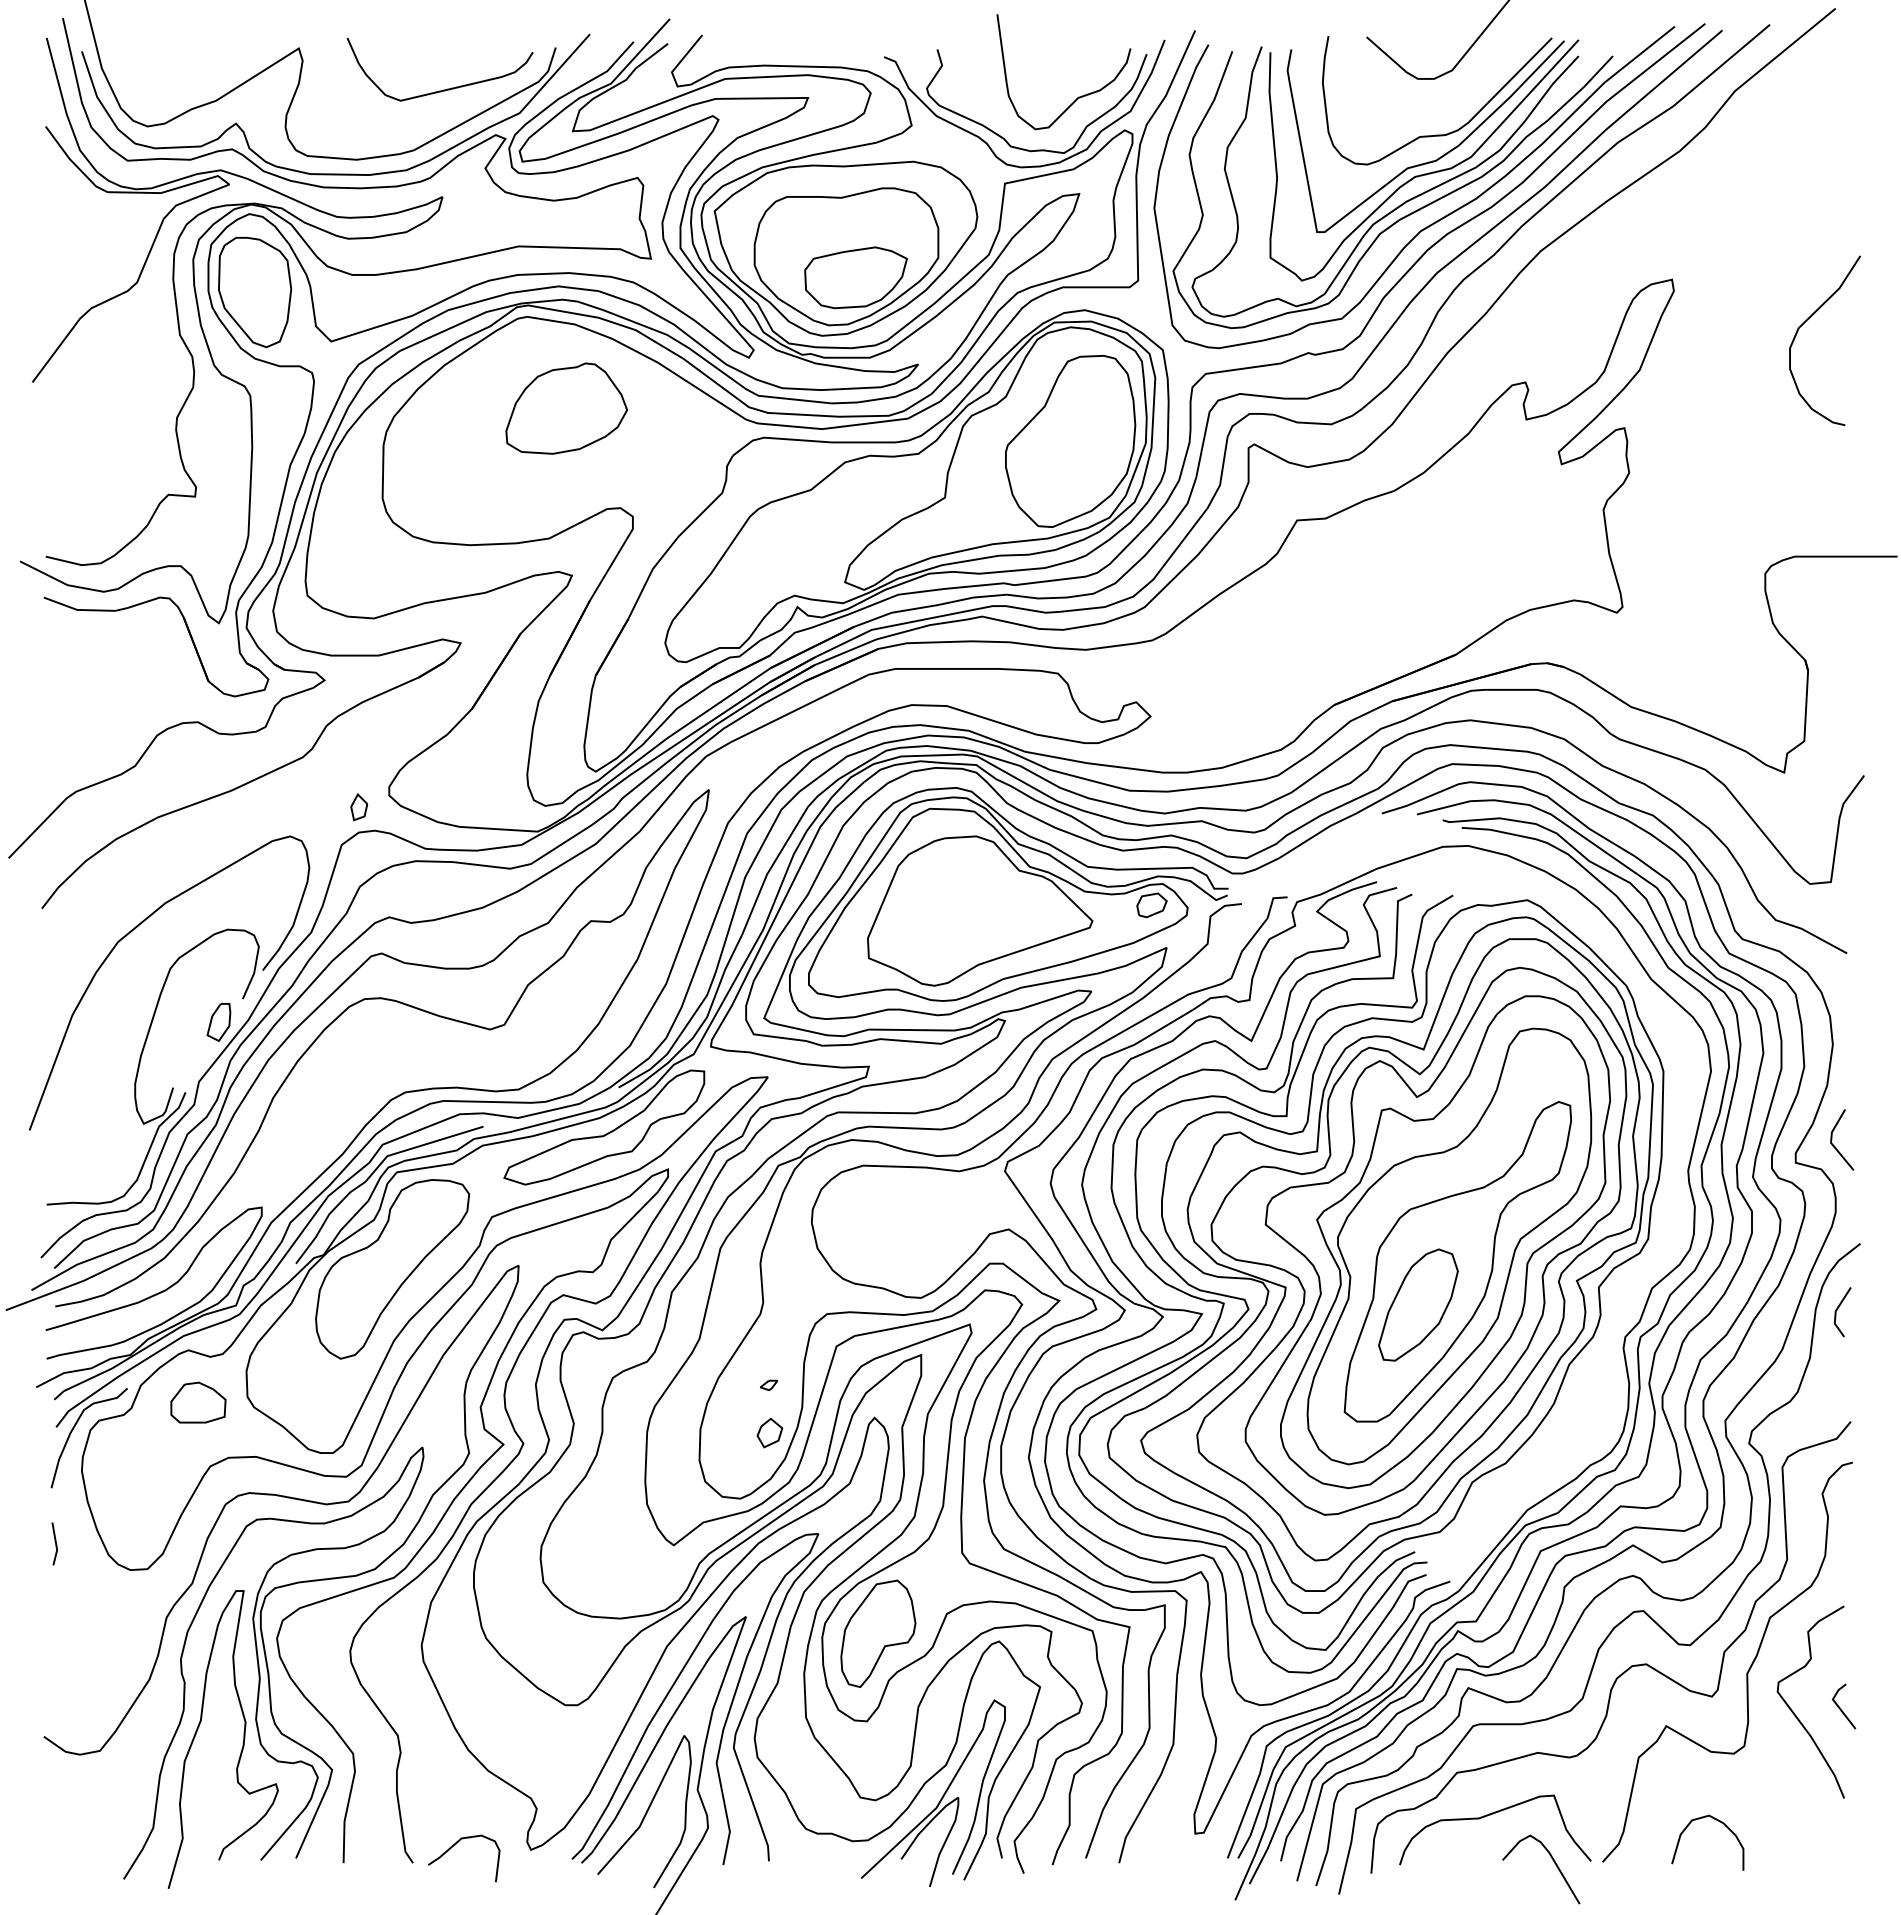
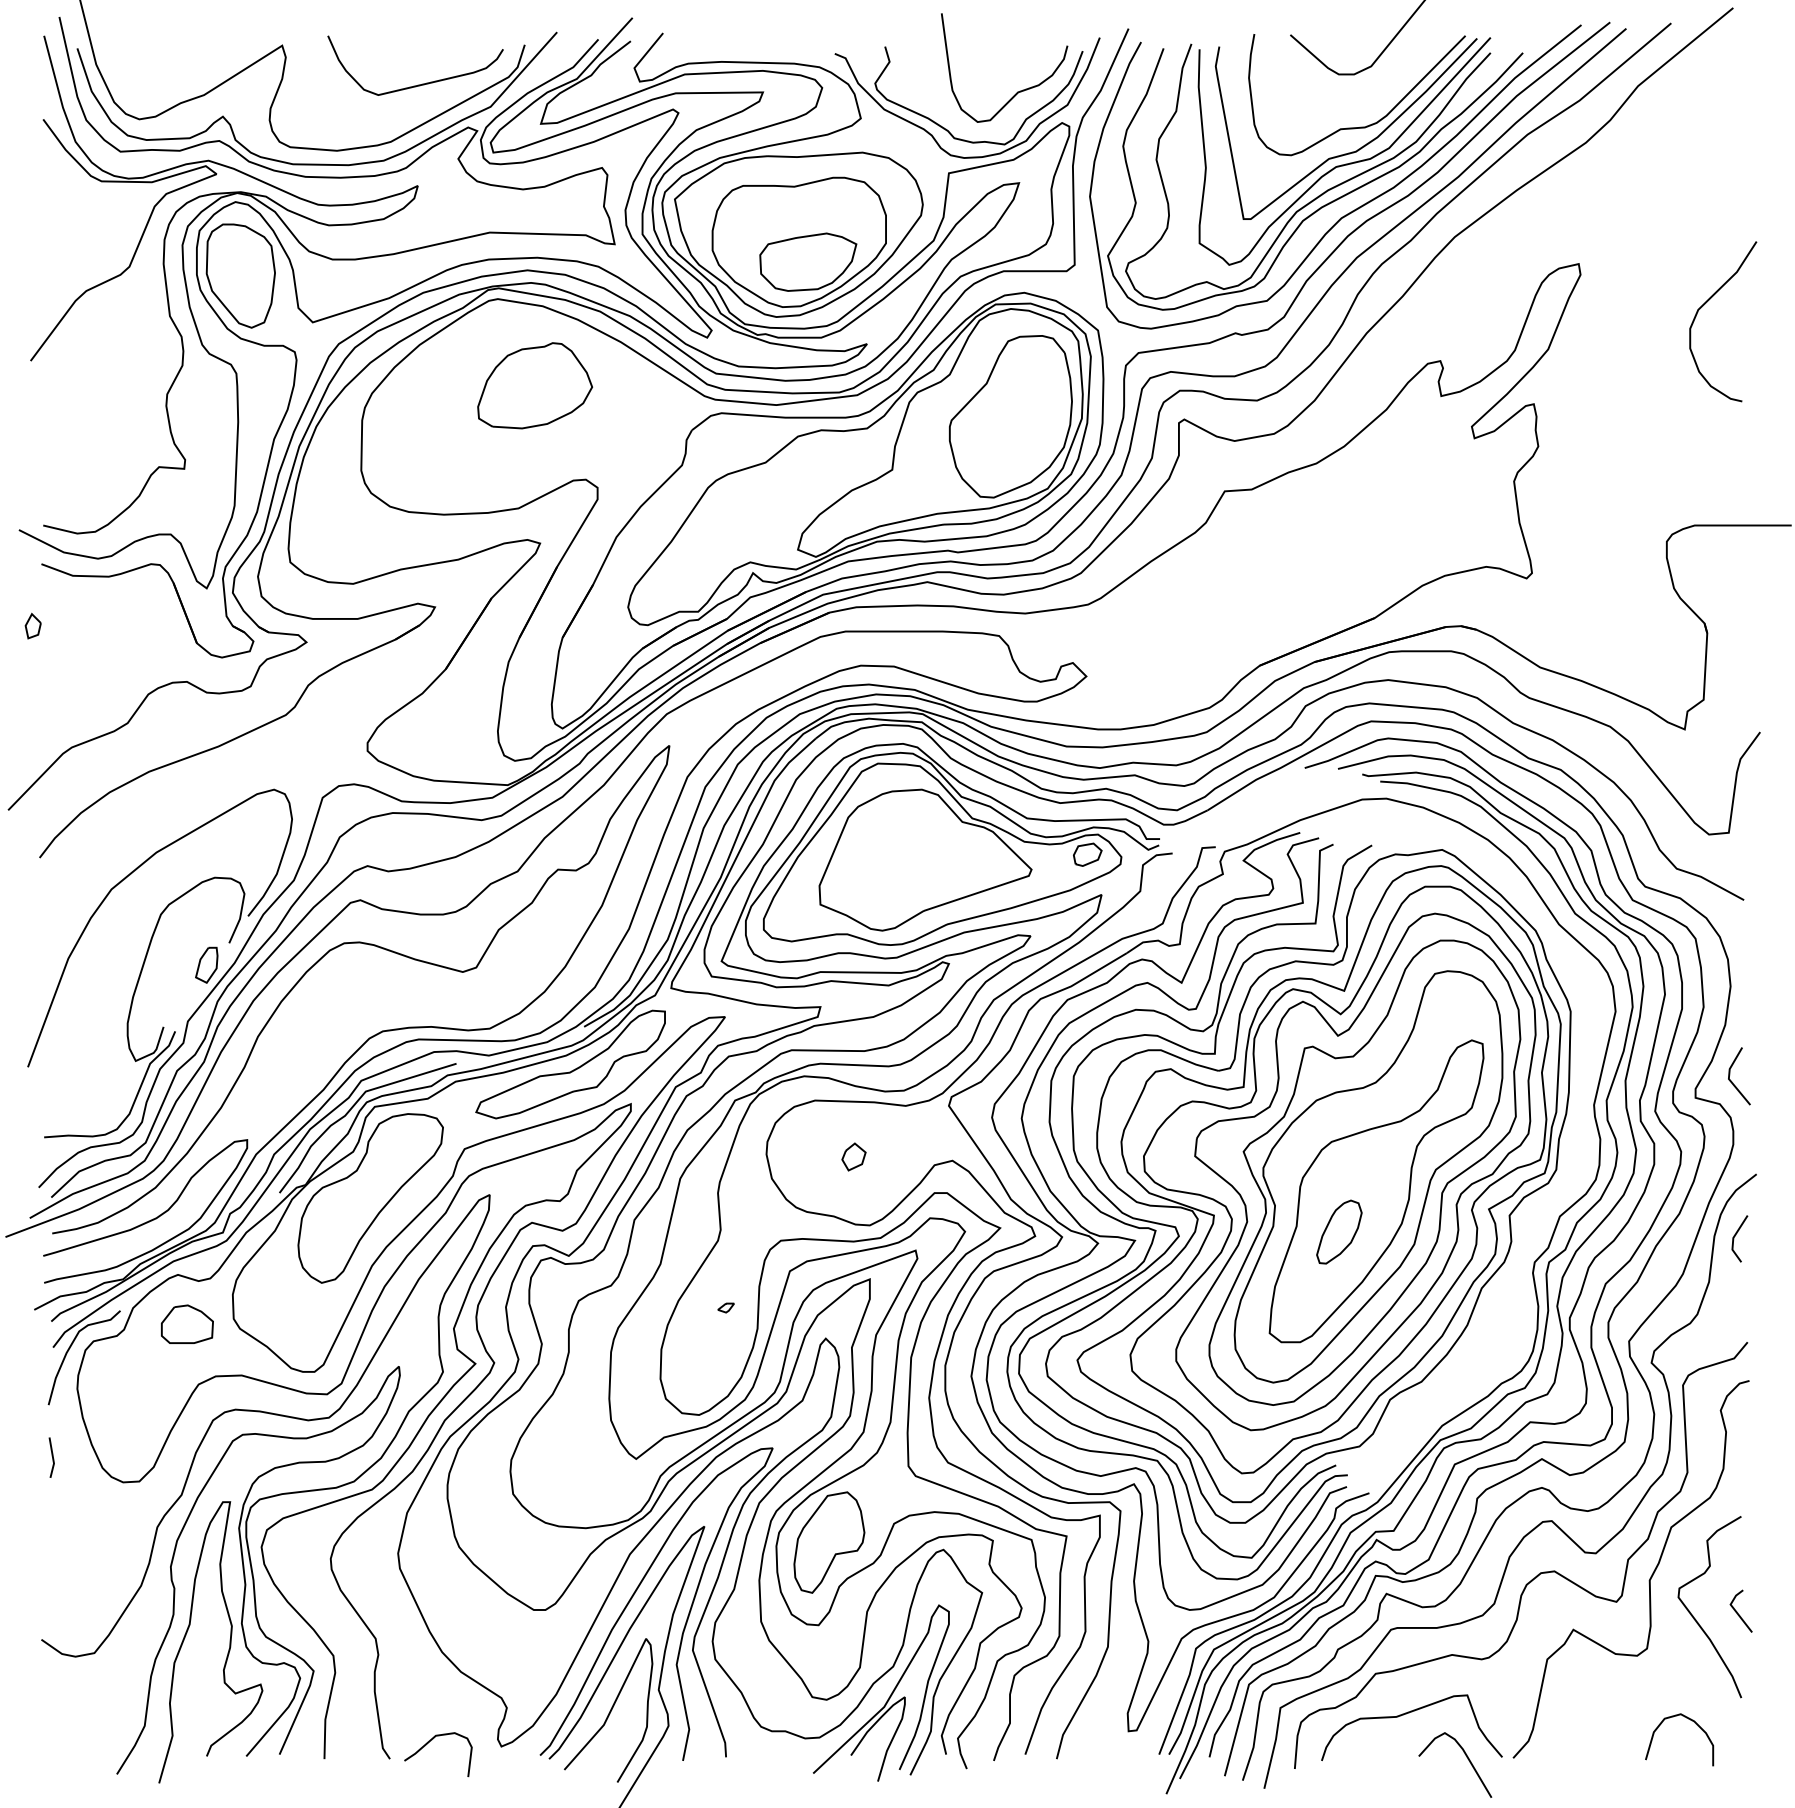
part: (358, 806) -> (32, 625), moved
part: (1418, 1304) -> (1339, 1231), size x0.6
part: (769, 1432) -> (853, 1156), moved
curve: (1717, 1821) -> (1688, 1719), moved

